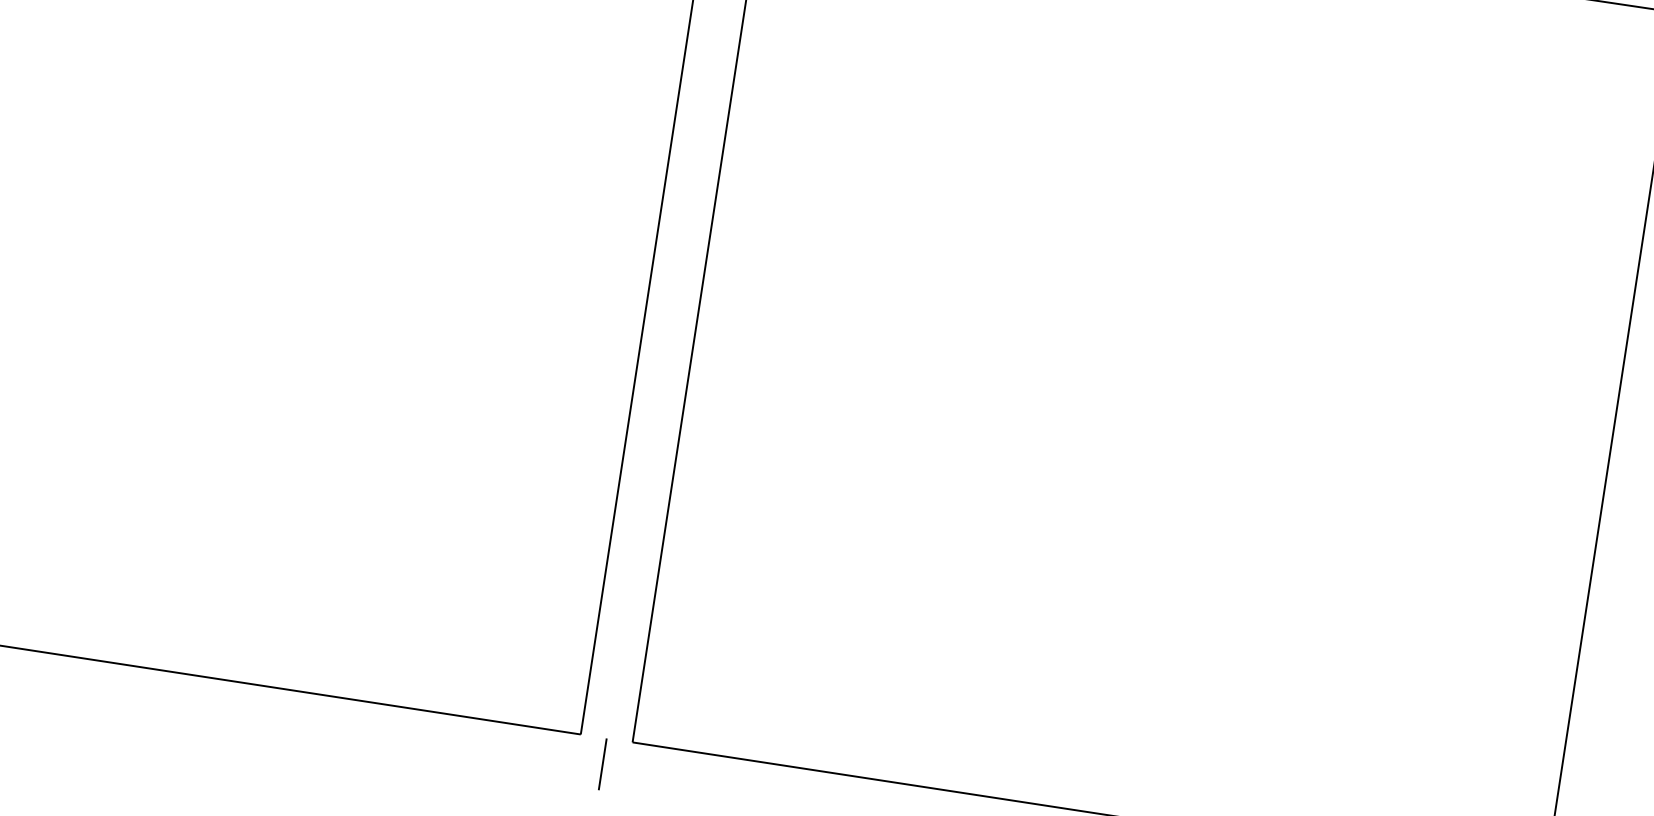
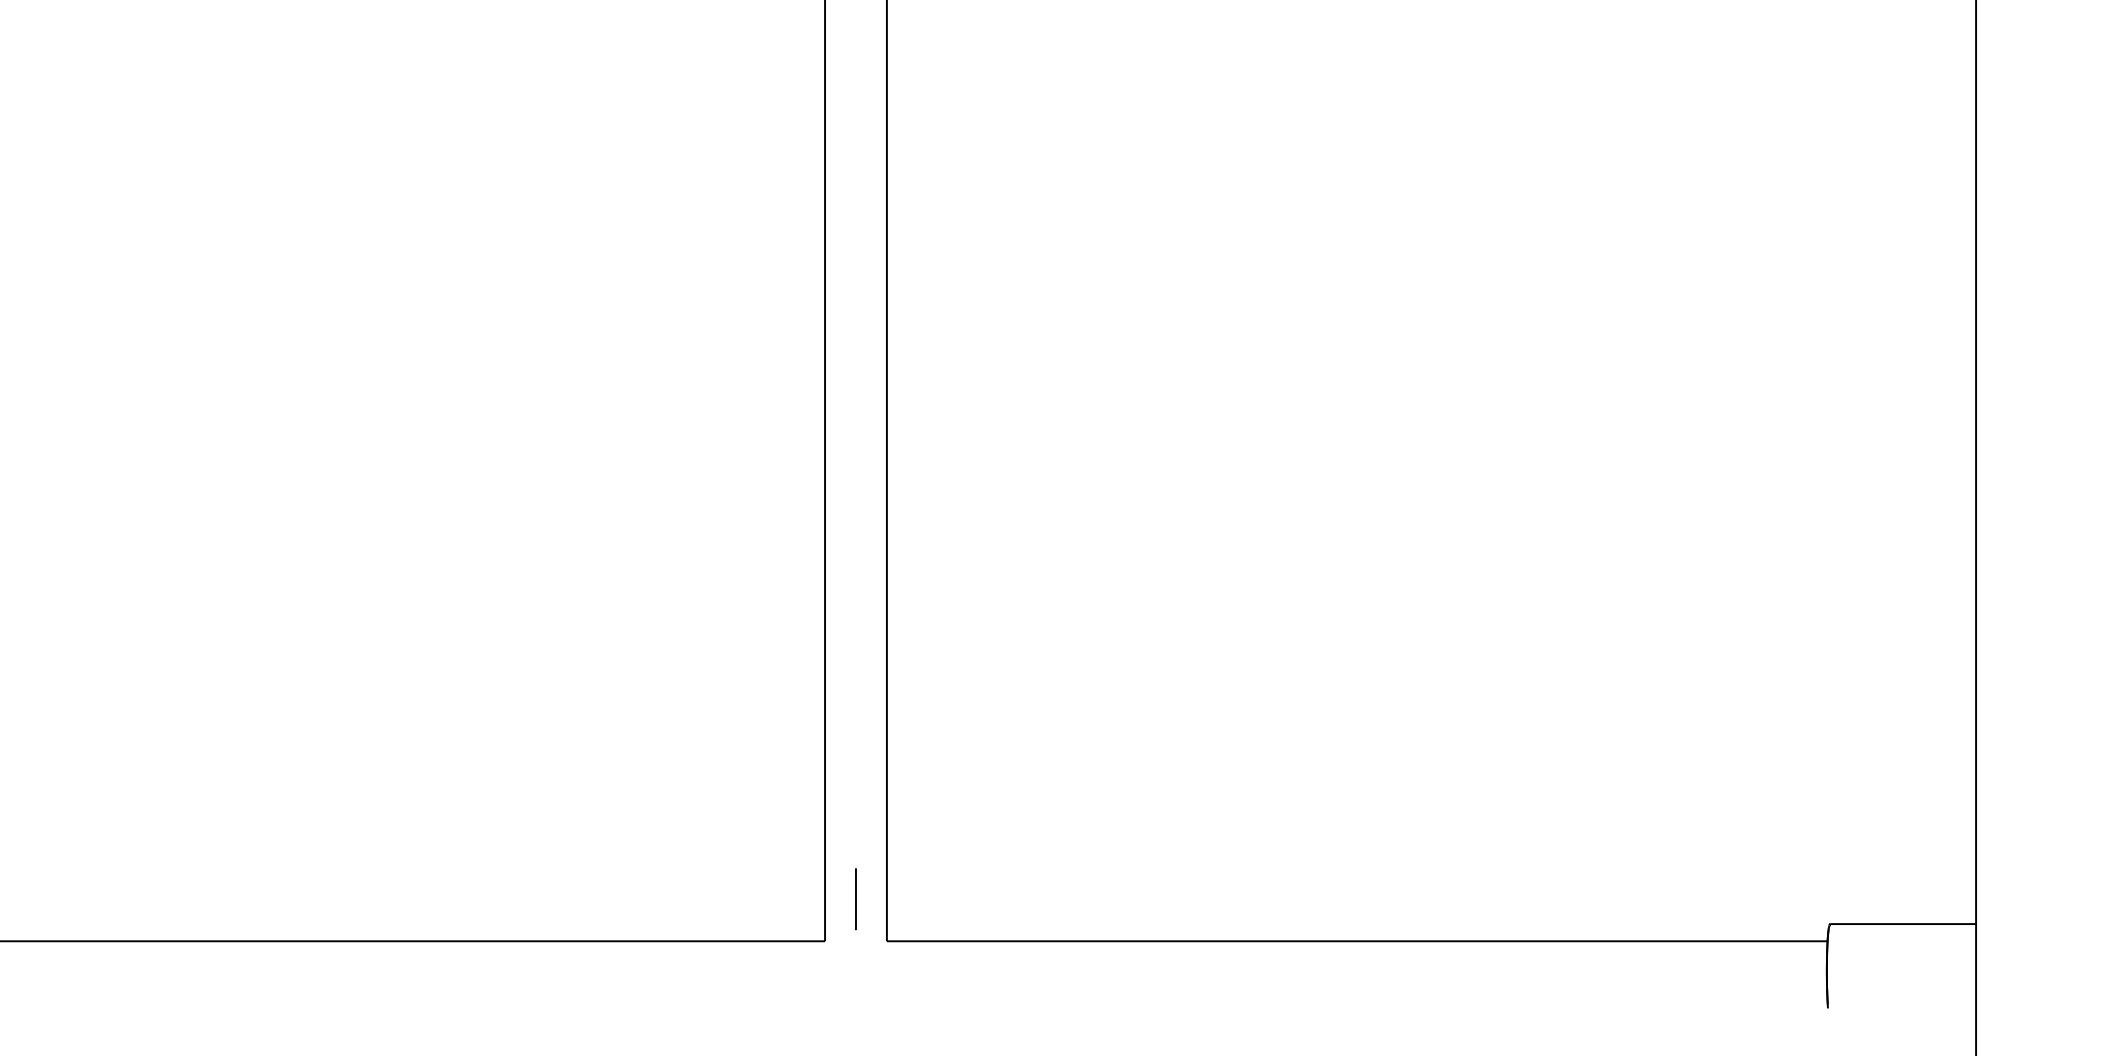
line: (602, 764) -> (855, 899), moved

